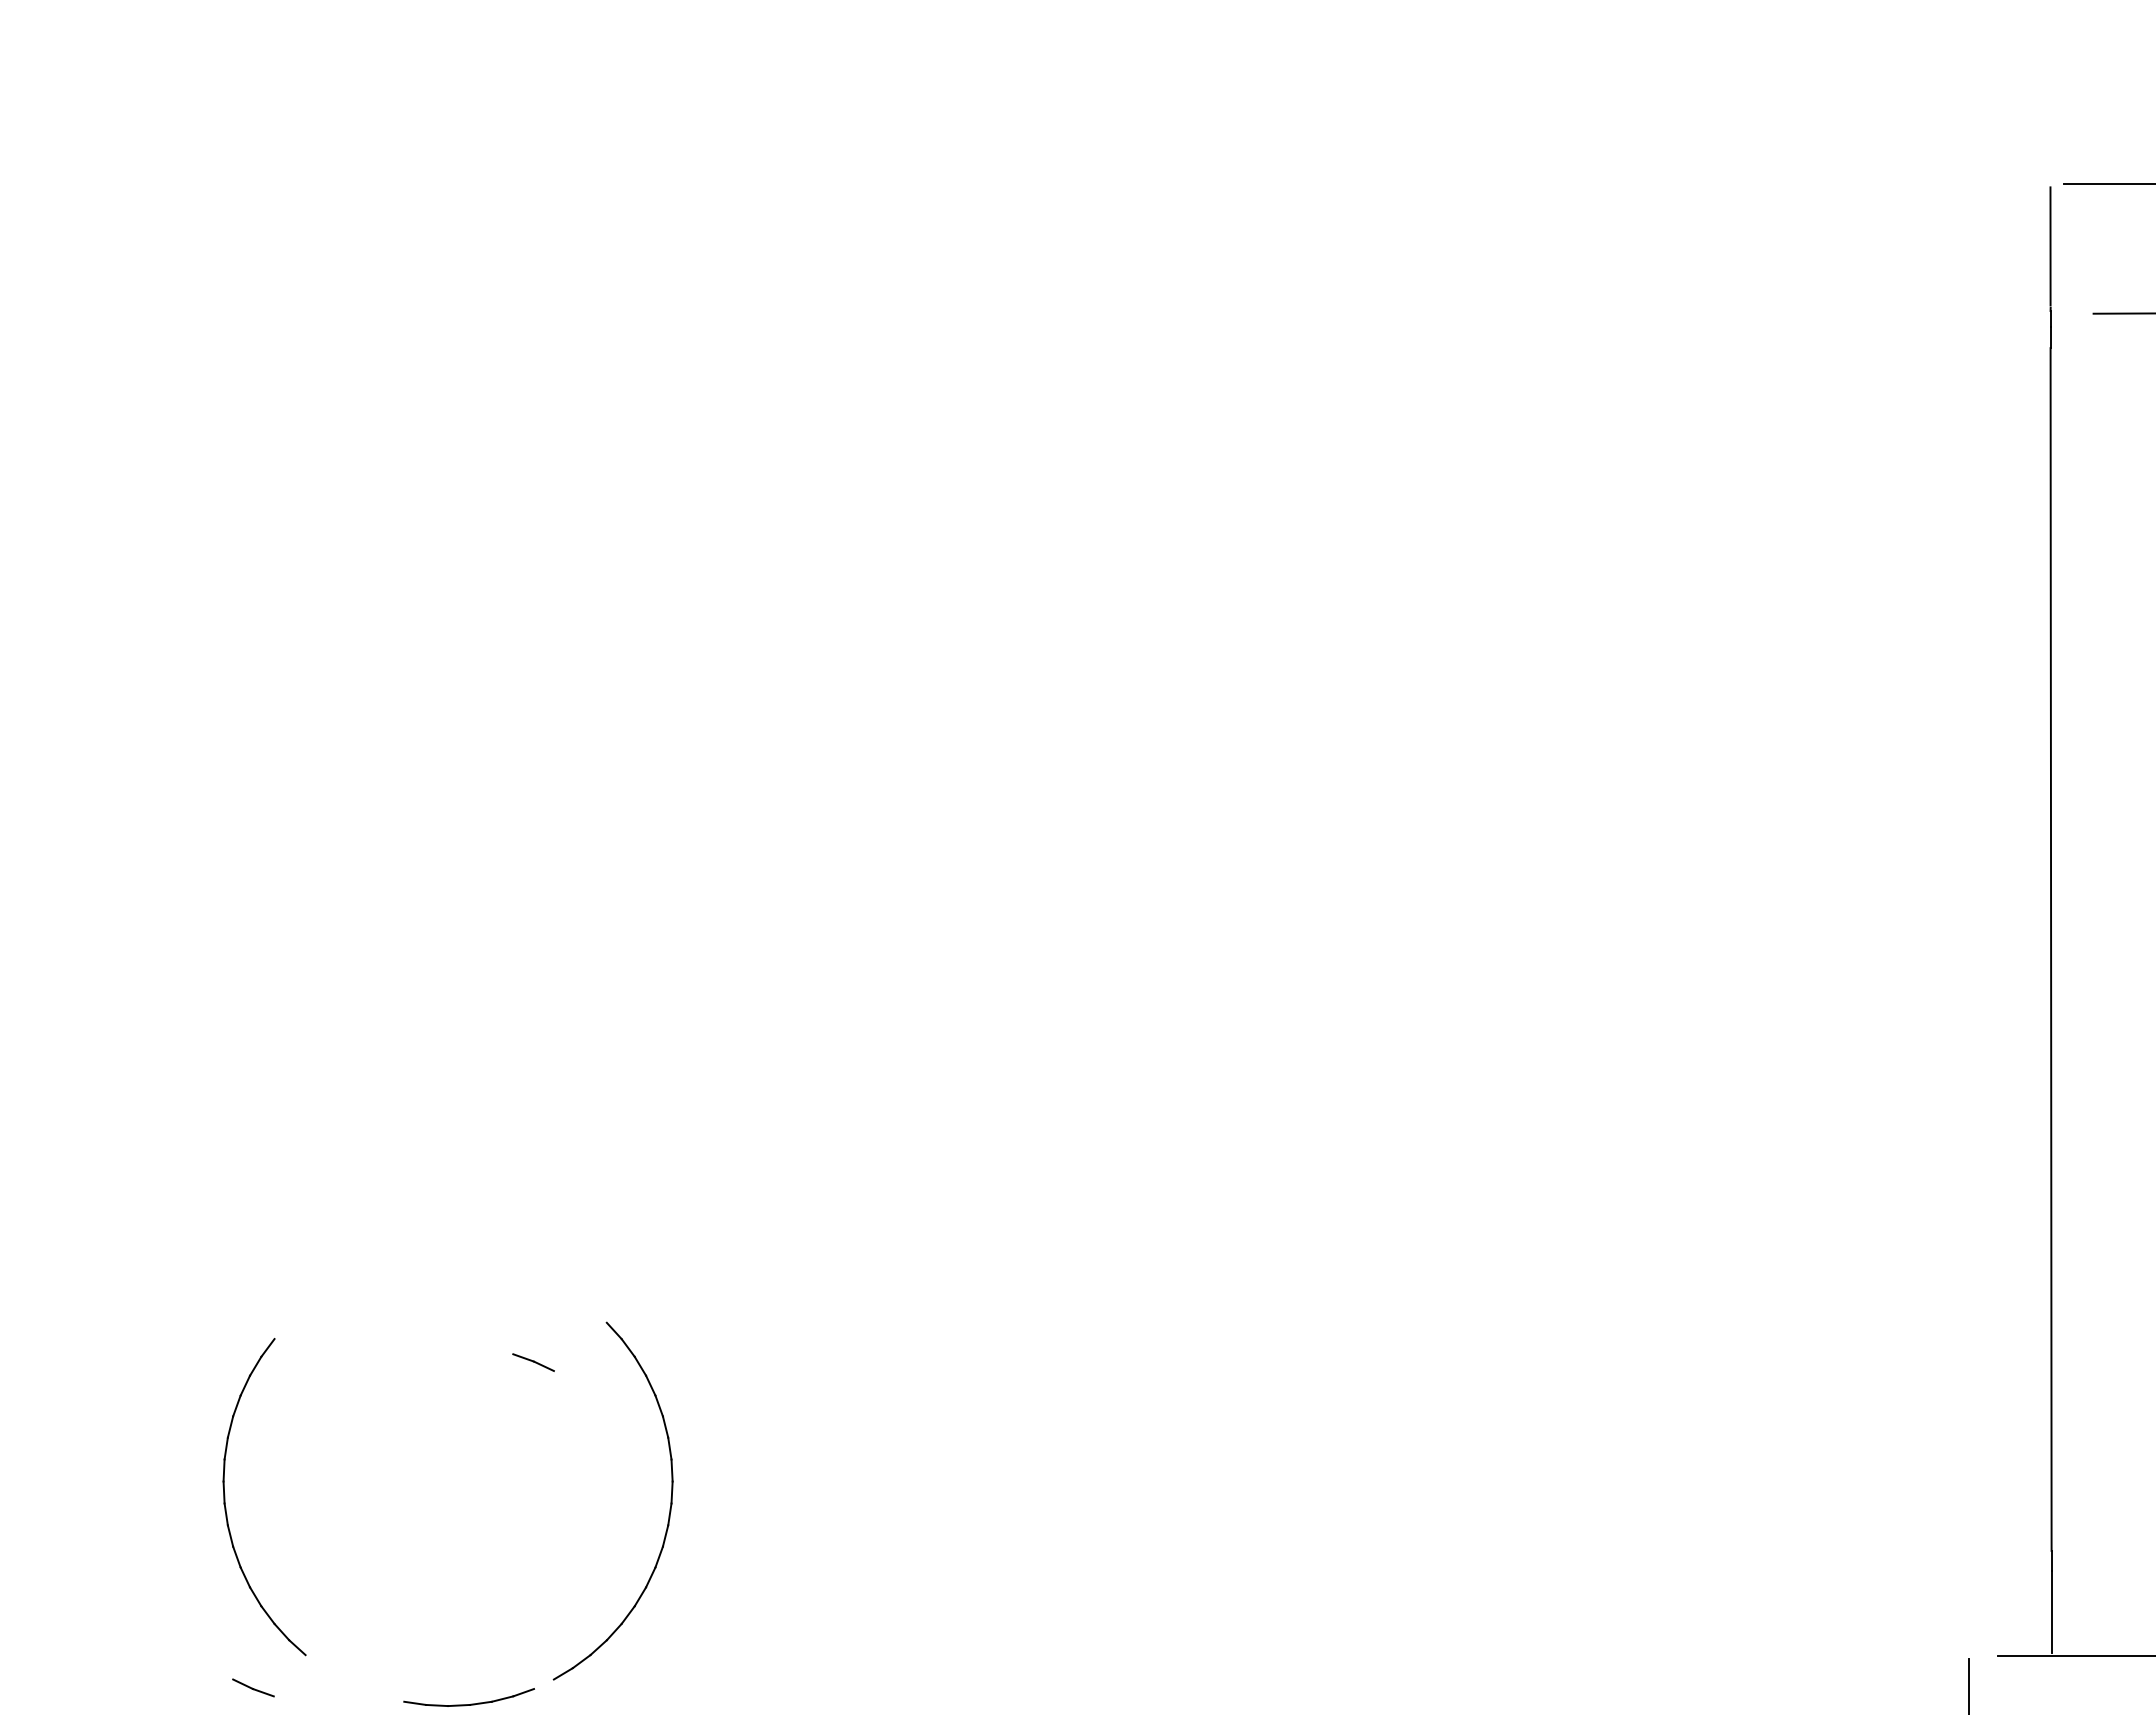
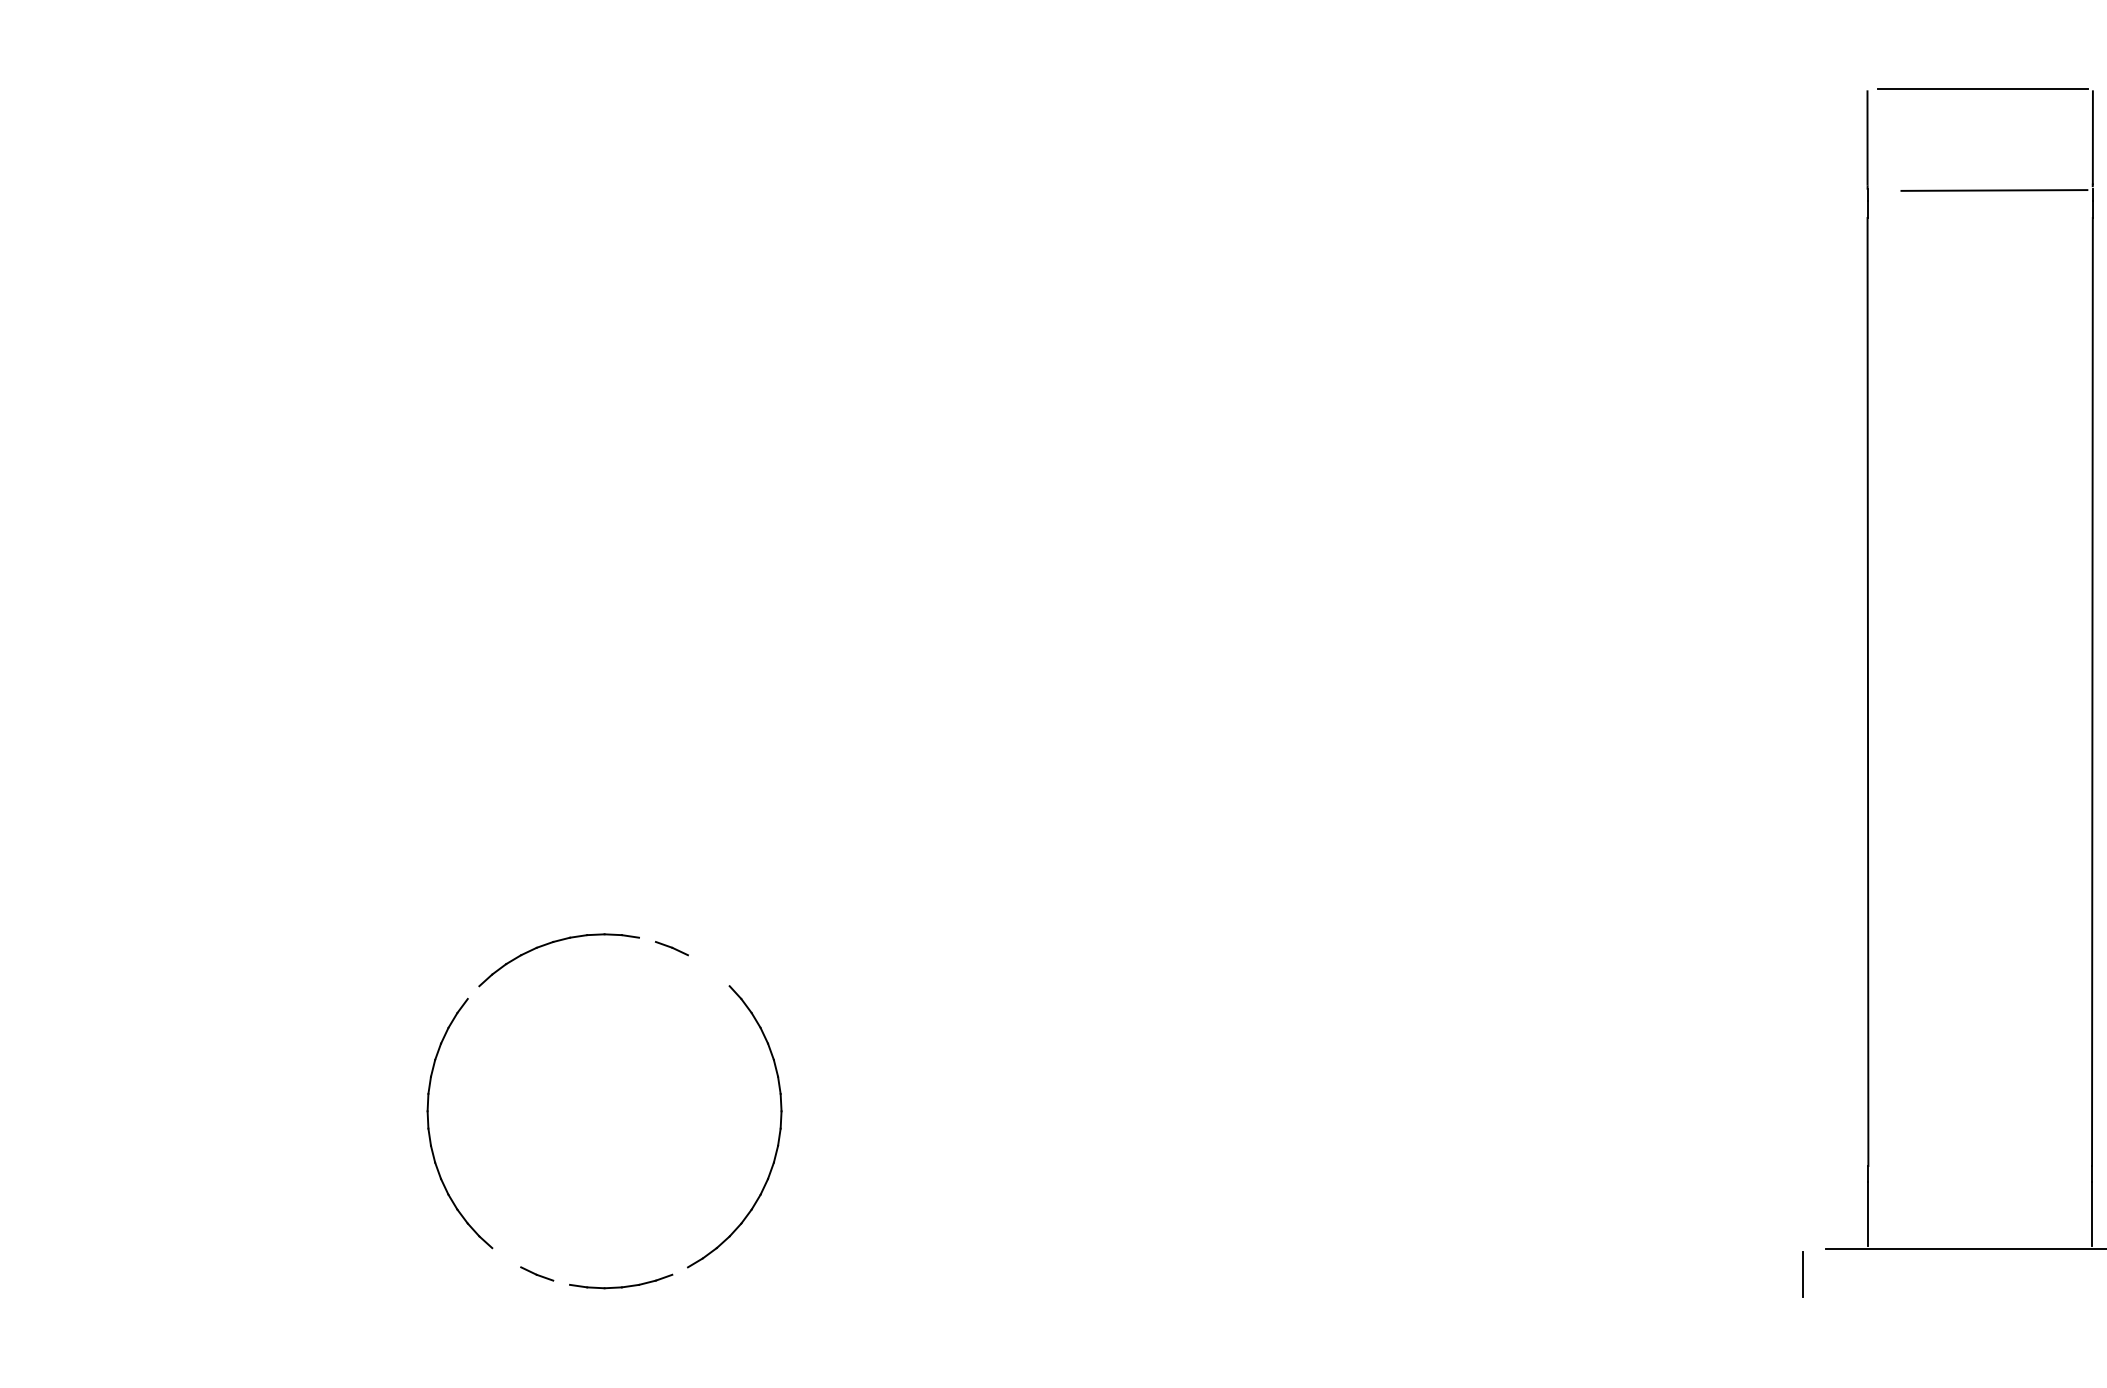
part: (382, 1268) -> (552, 943), added
part: (533, 1362) -> (671, 948), moved
line: (252, 1687) -> (536, 1273), moved

